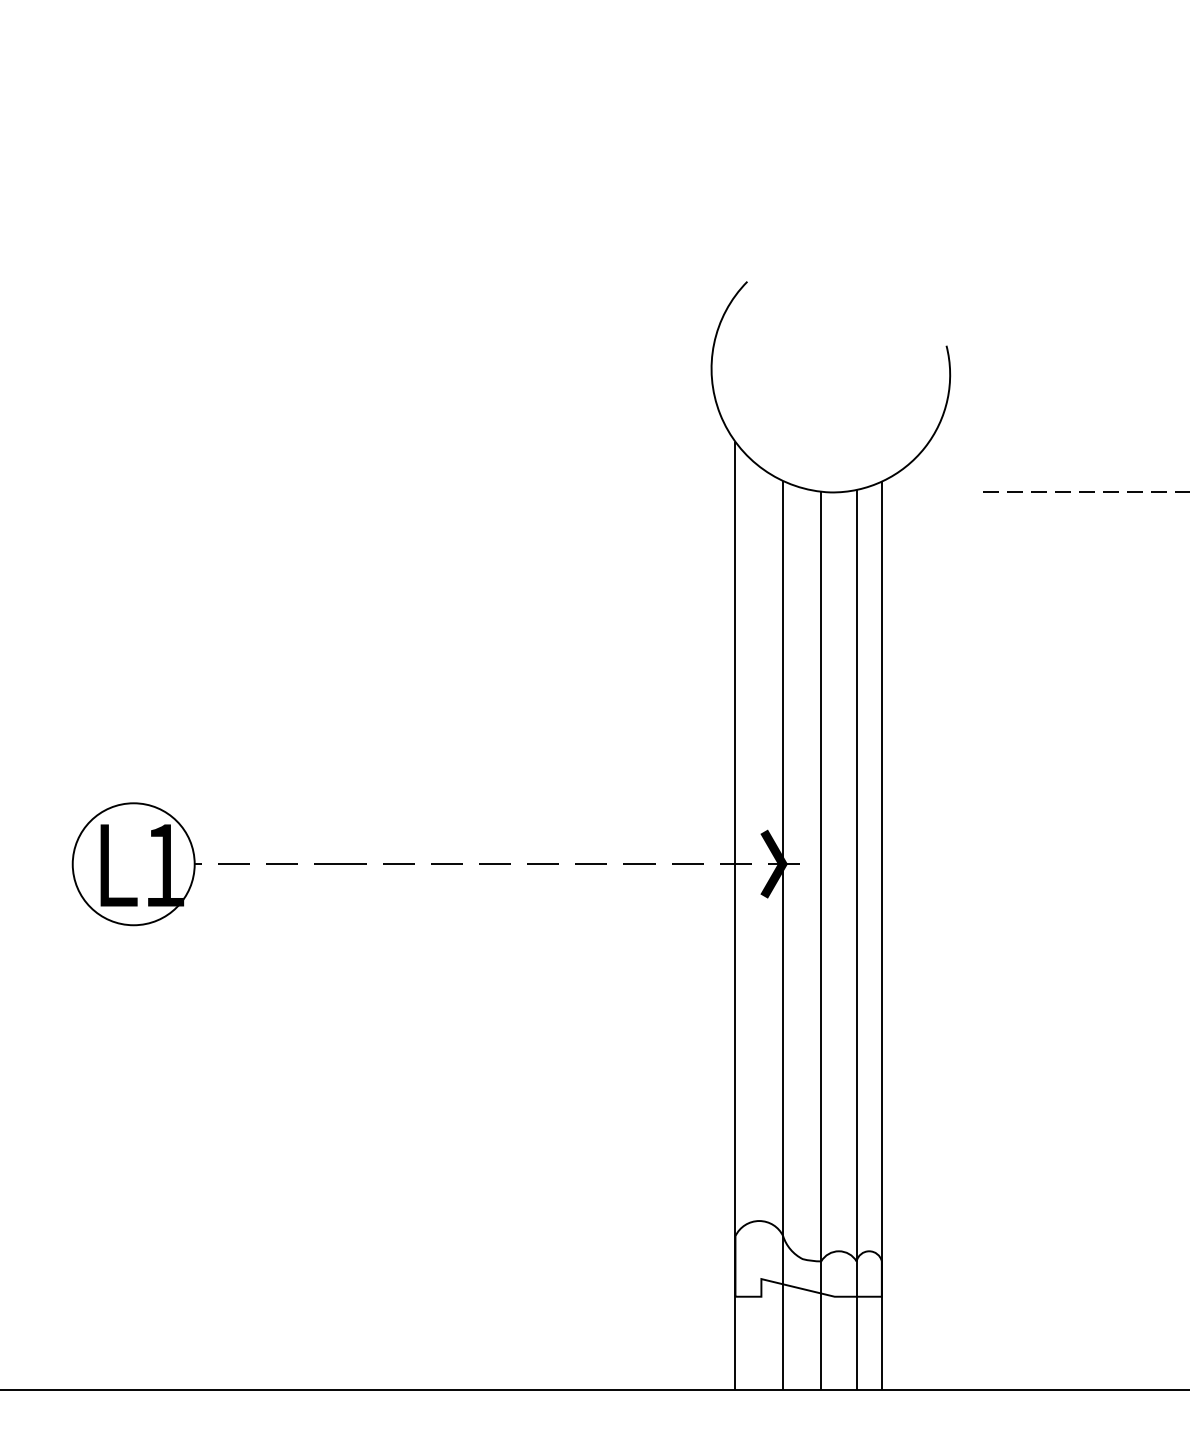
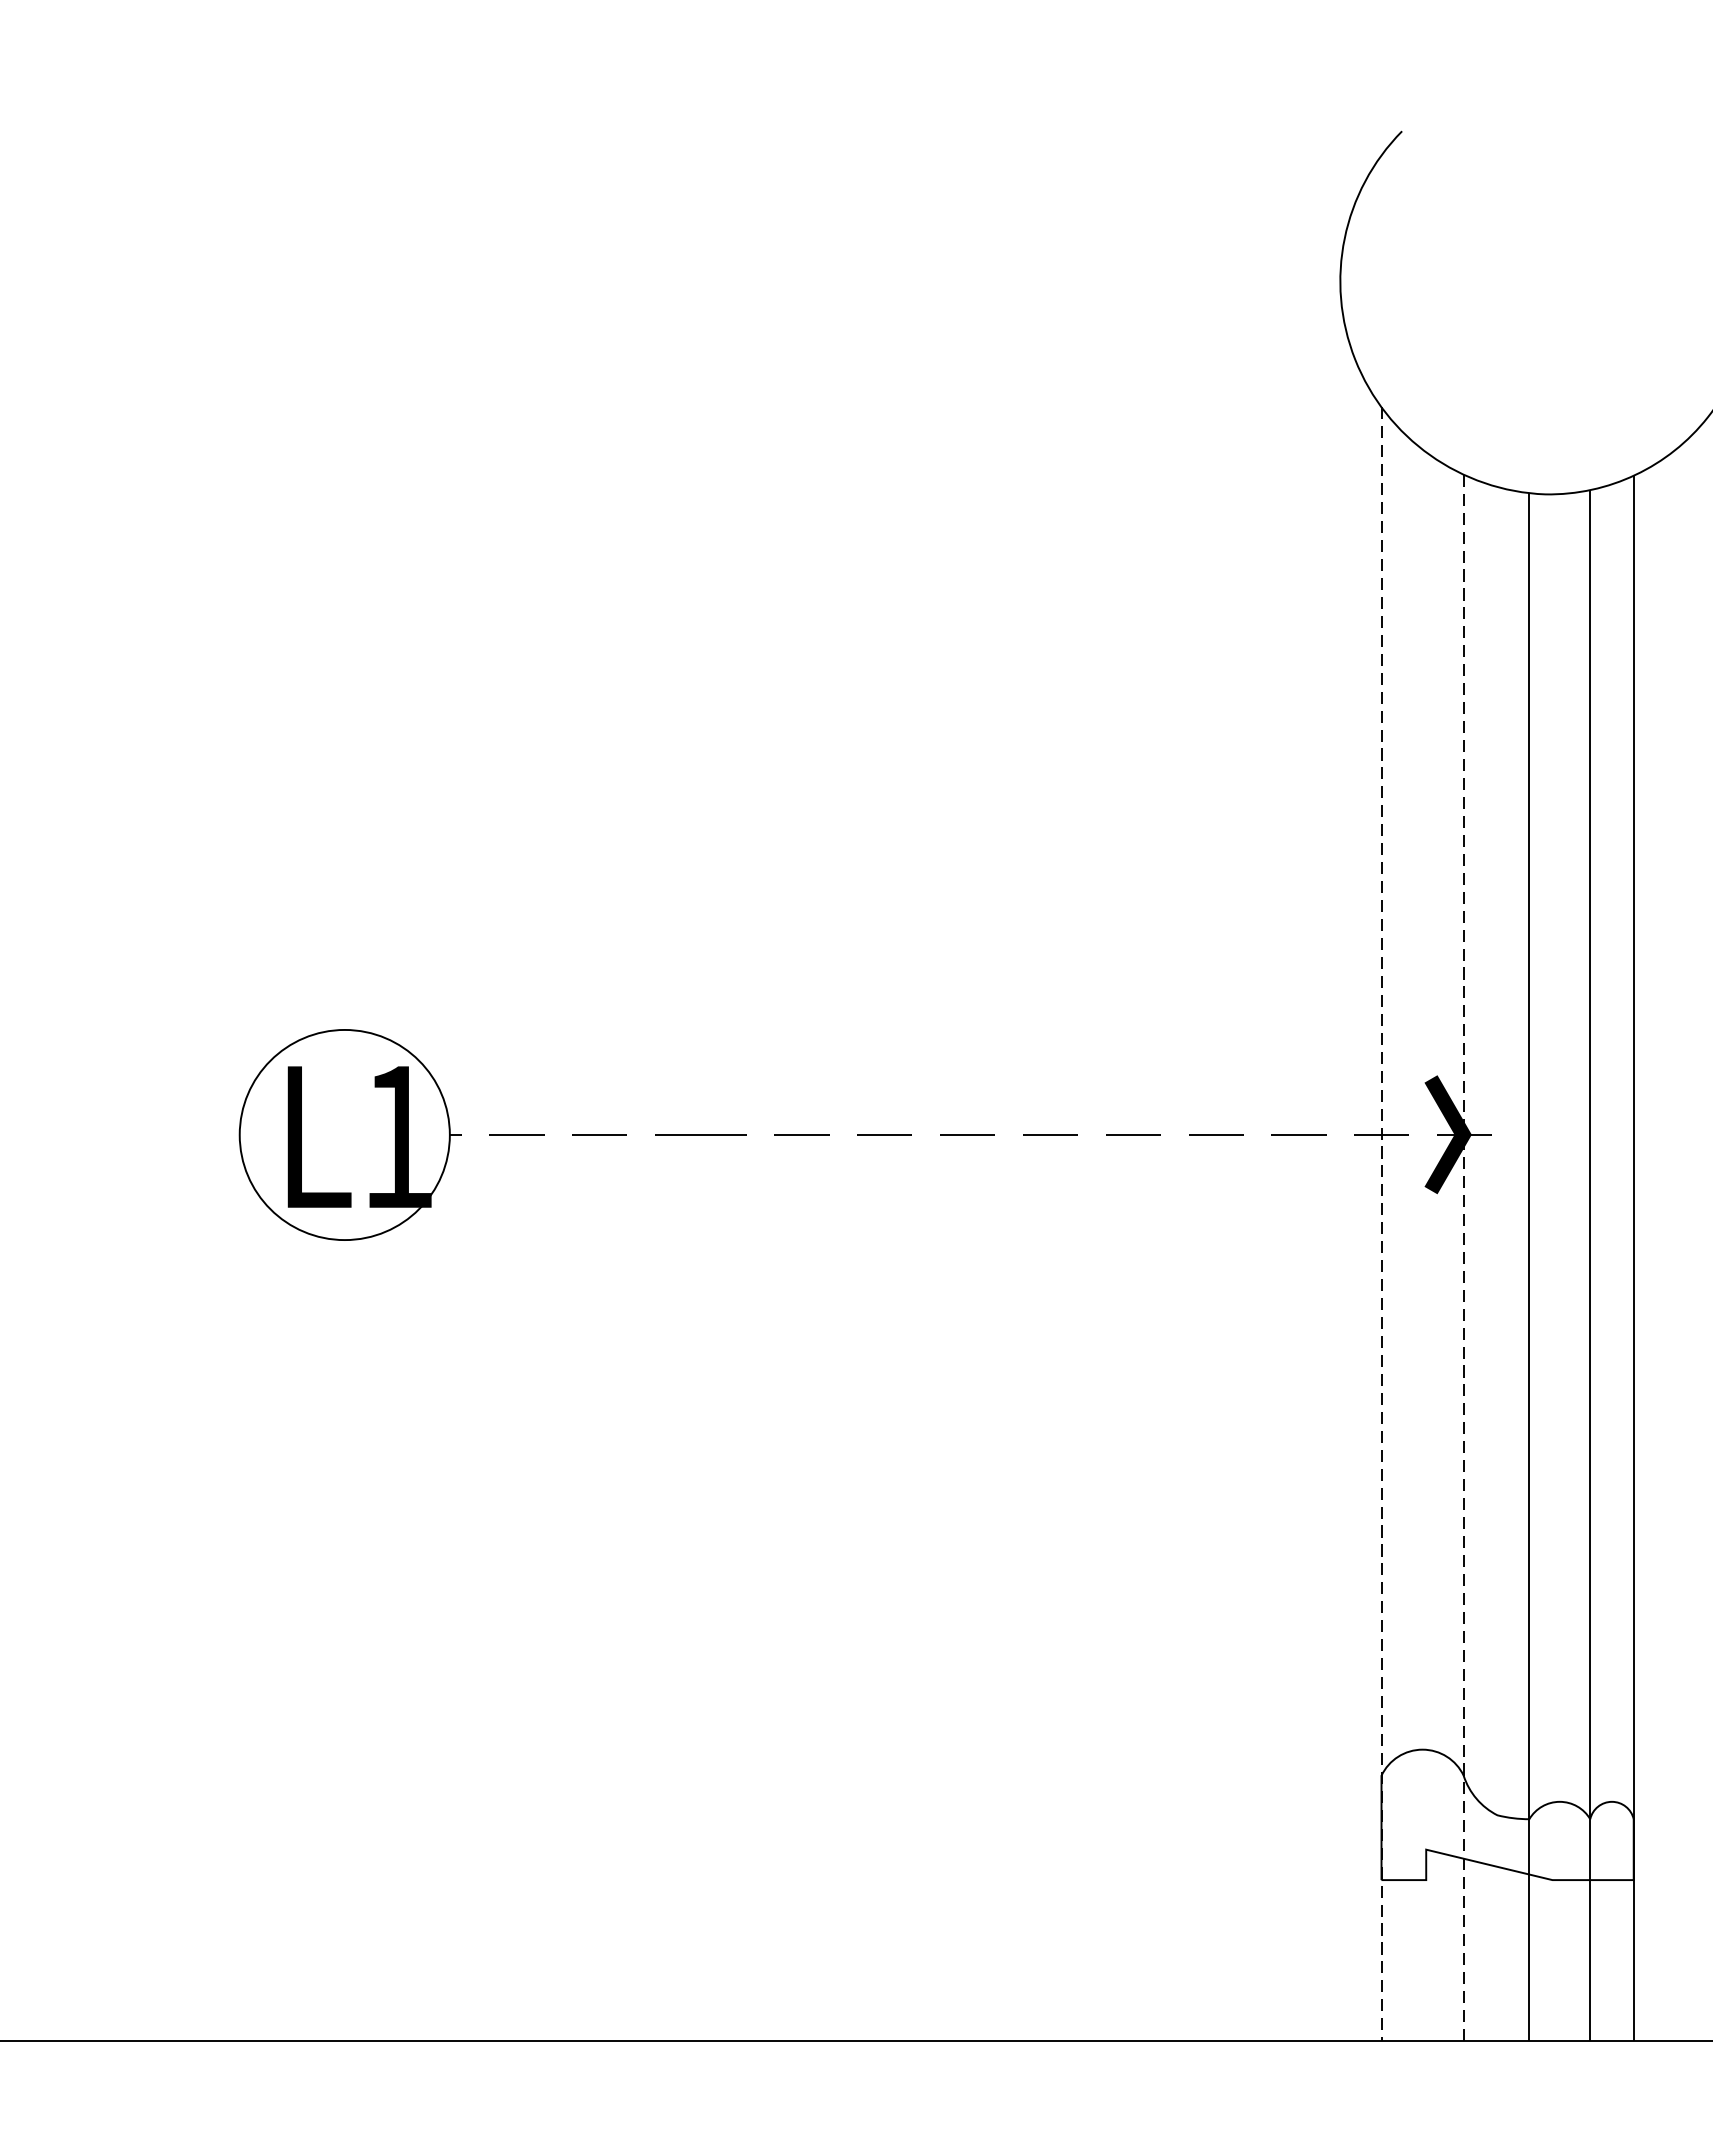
line: (735, 916) -> (1381, 1224), solid -> dashed
line: (783, 935) -> (1464, 1257), solid -> dashed

